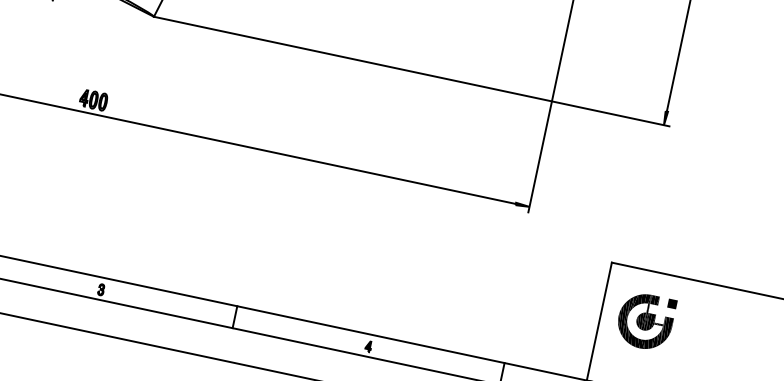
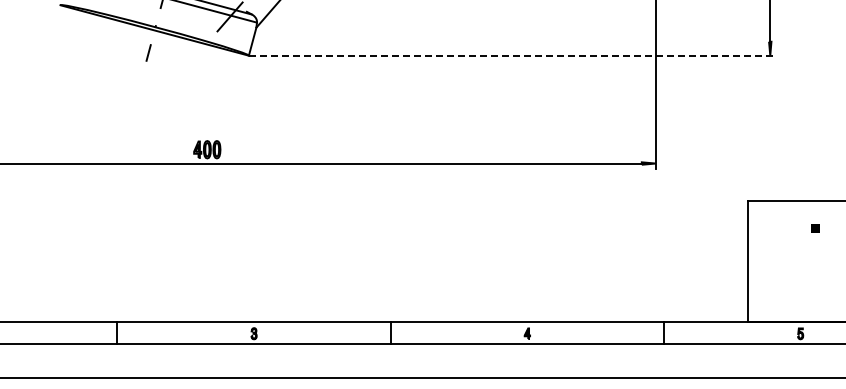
line: (411, 71) -> (512, 55), solid -> dashed
part: (644, 321) -> (792, 251), removed

